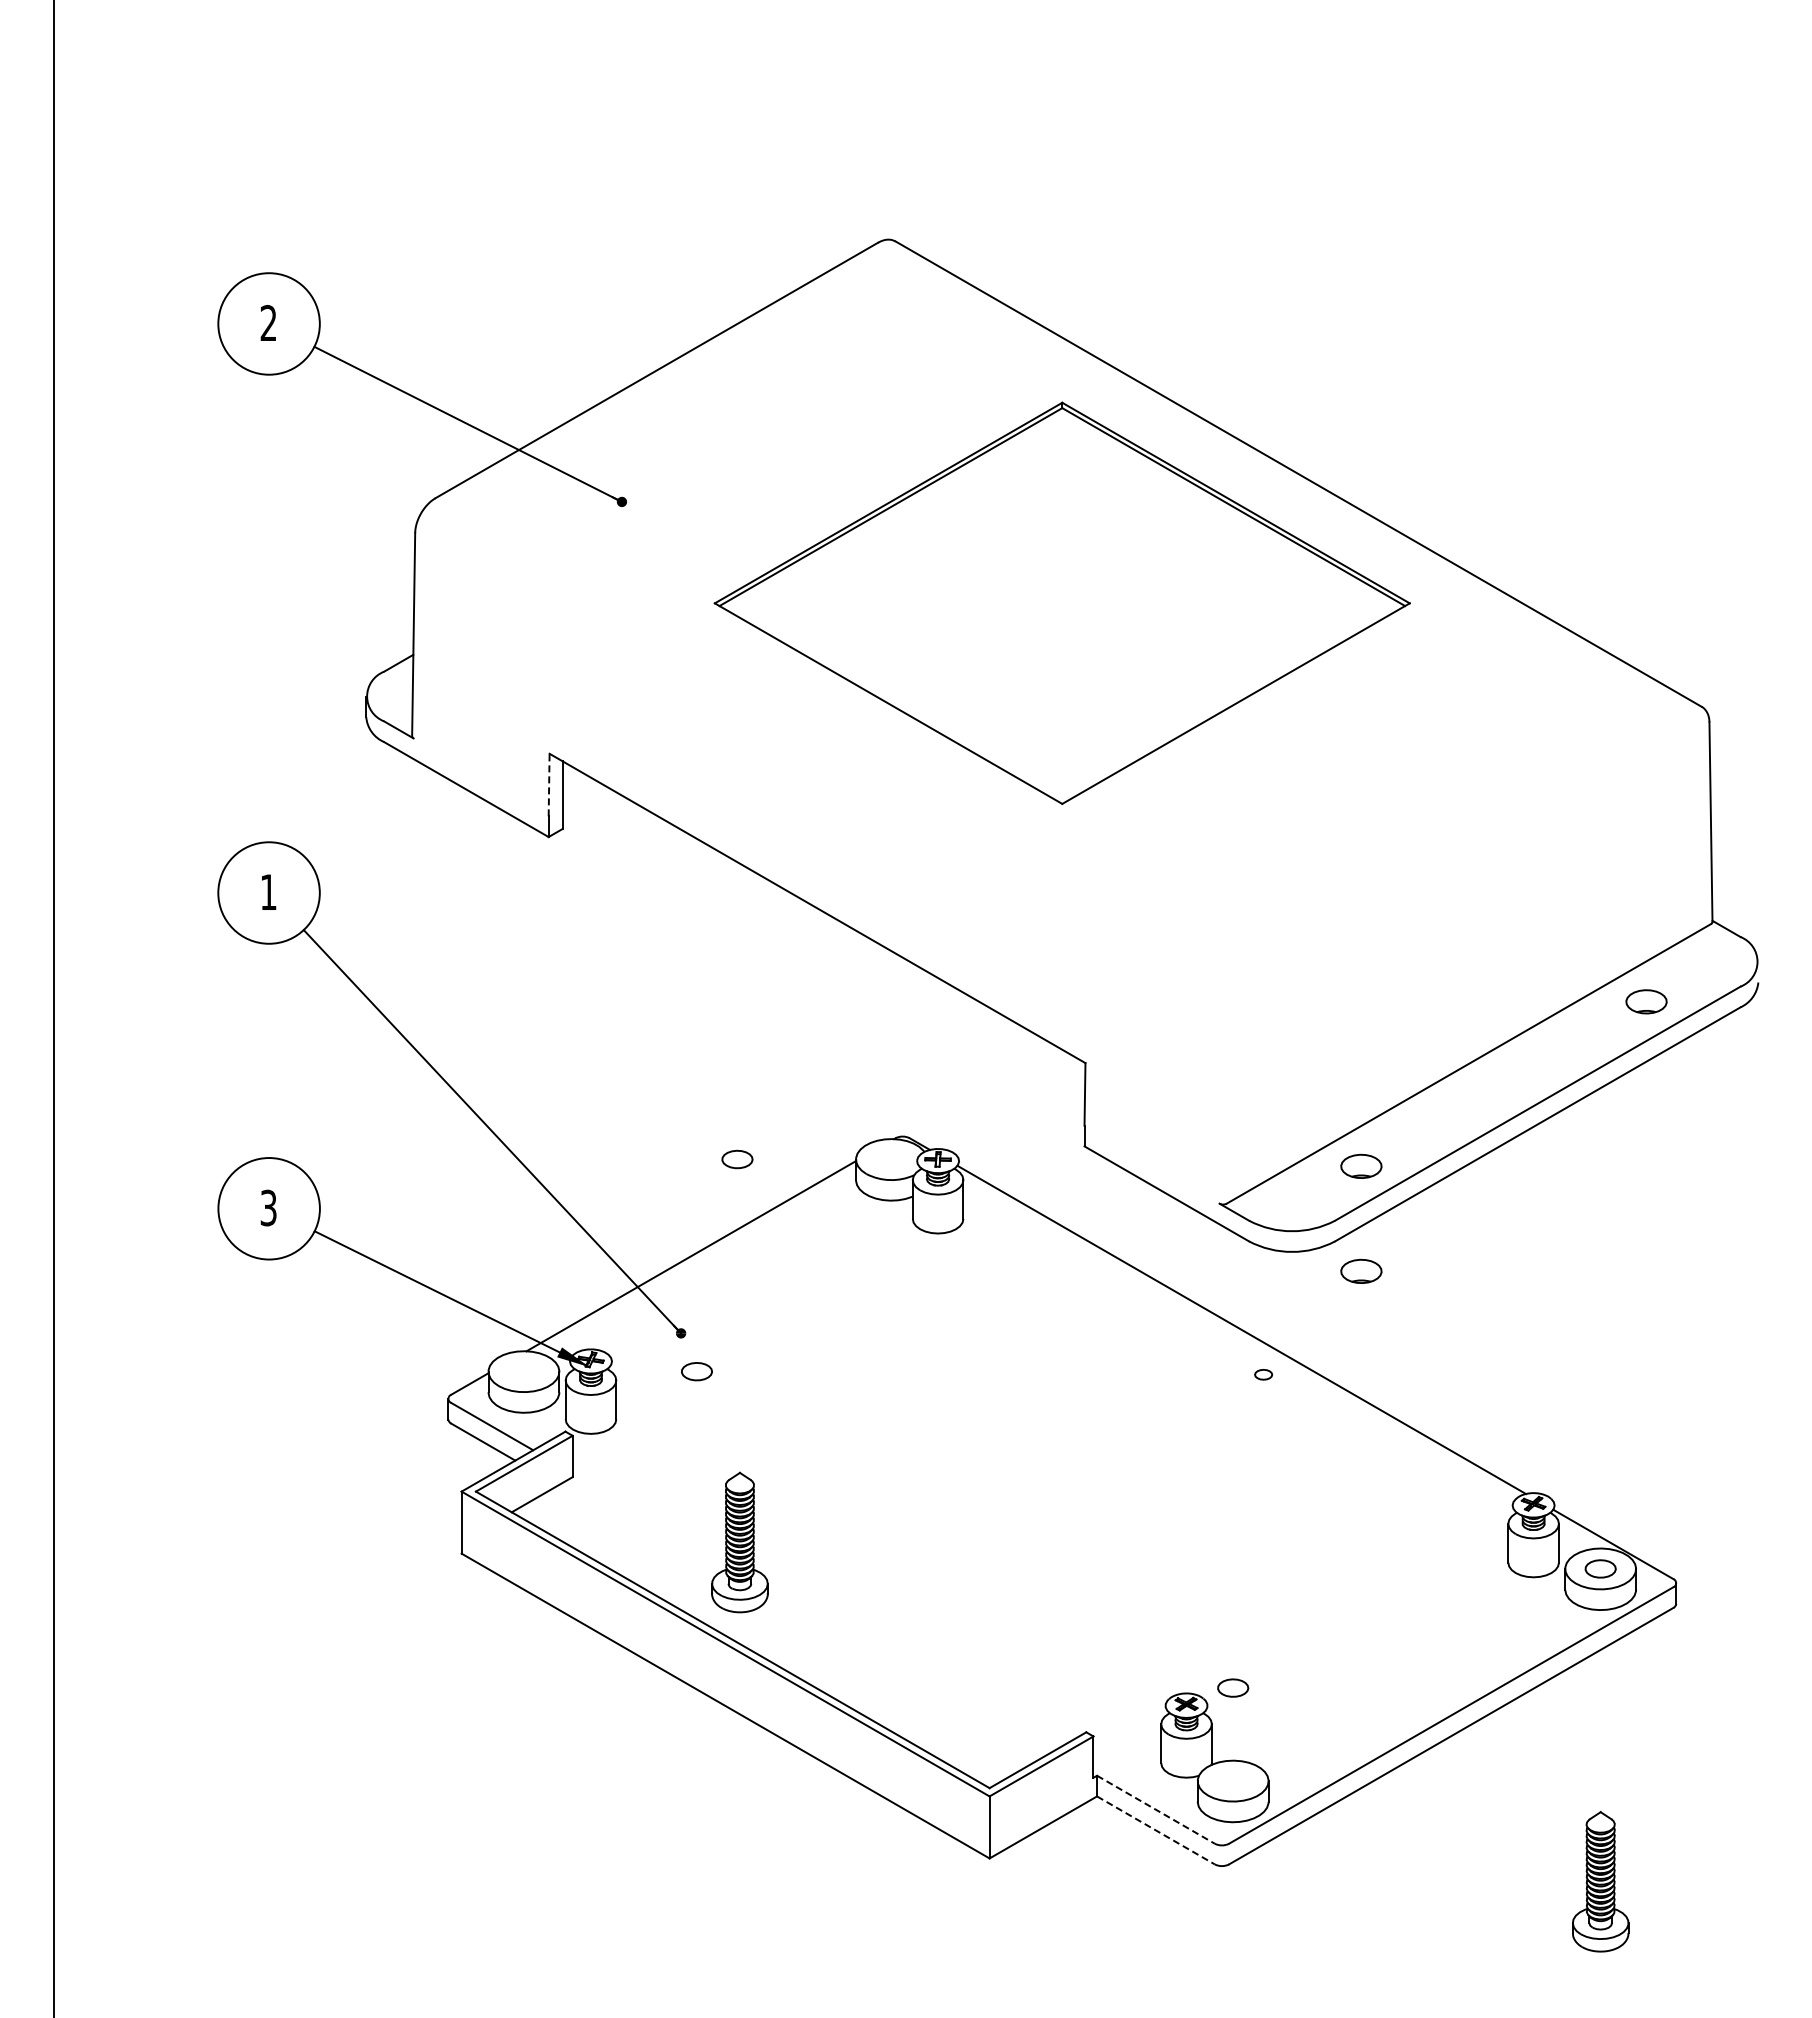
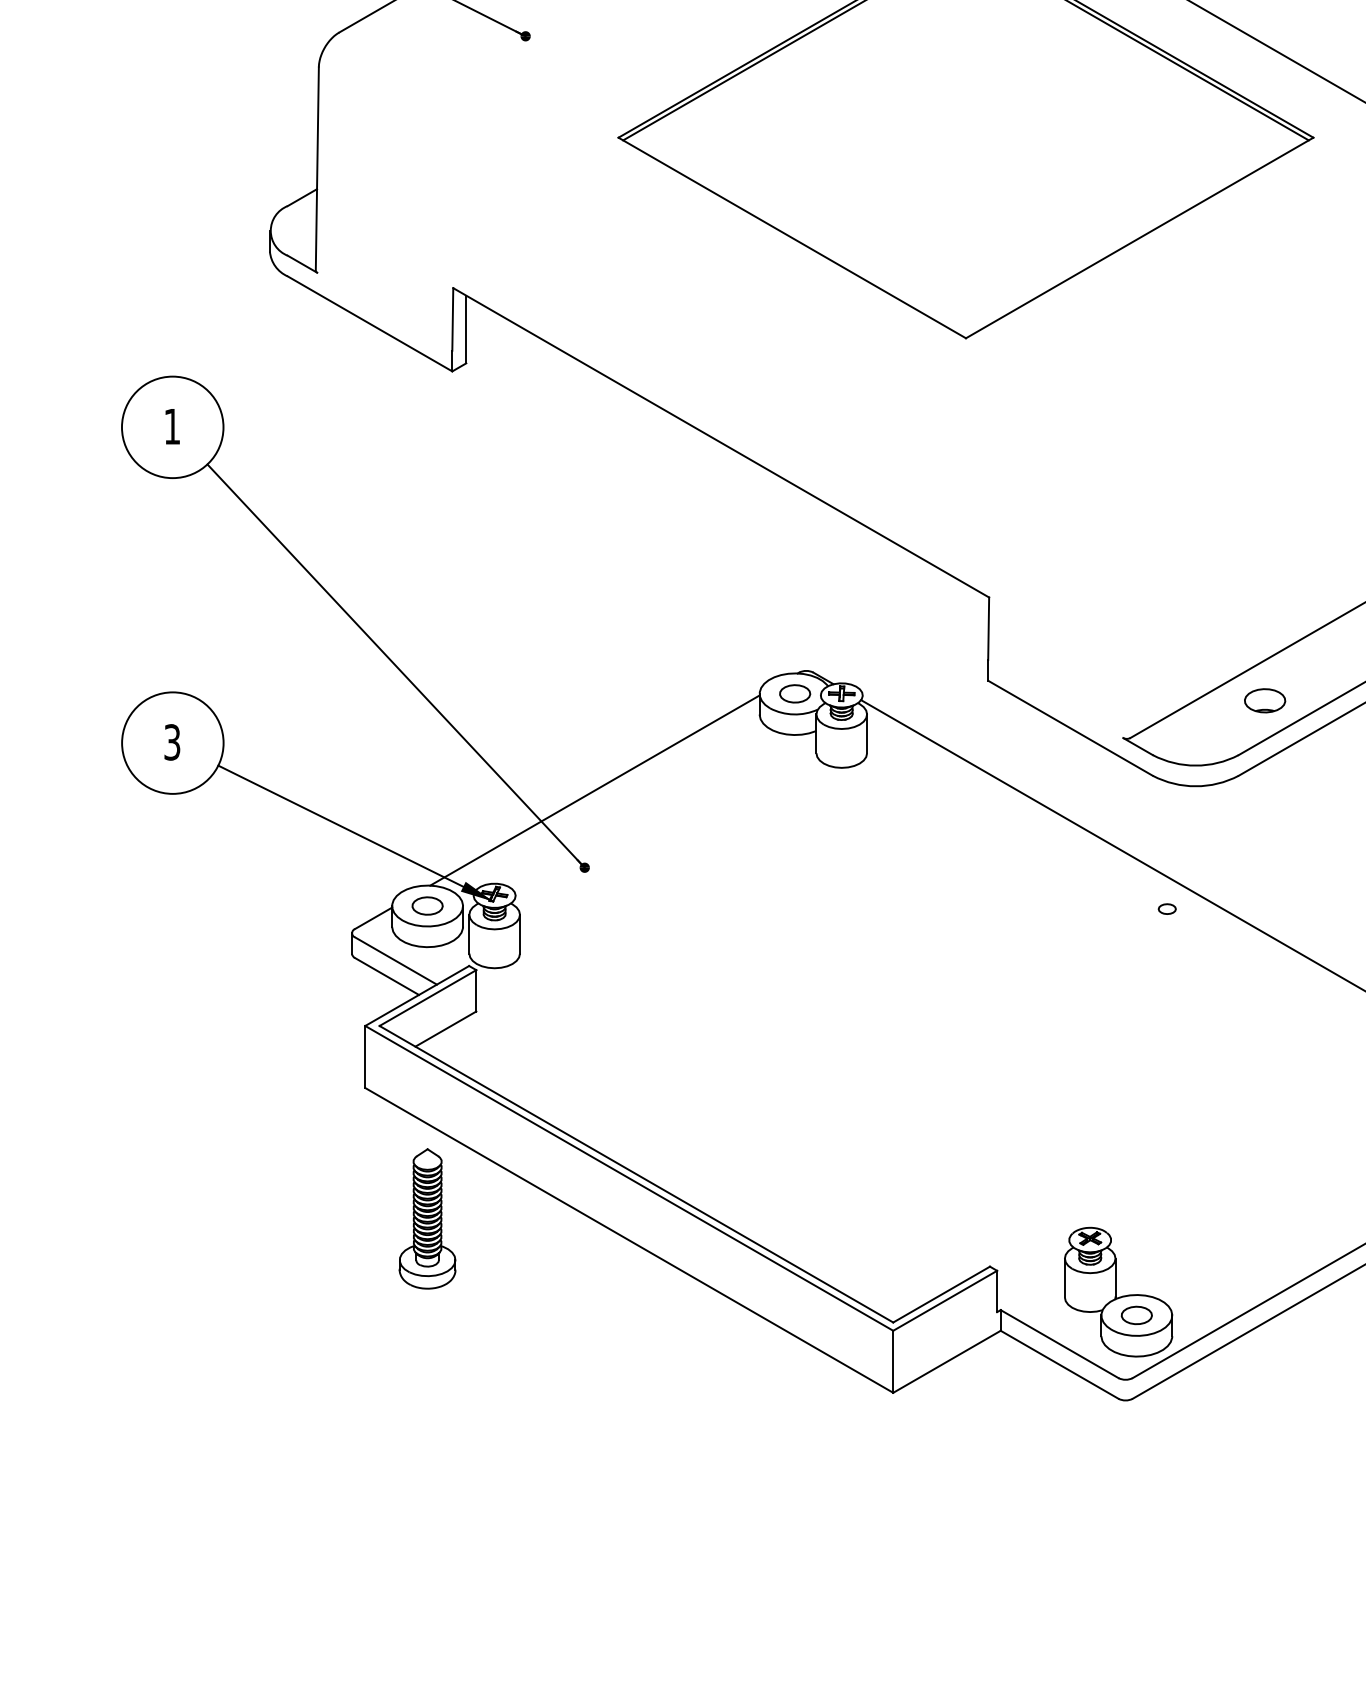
line: (549, 784) -> (453, 318), dashed -> solid
part: (737, 1159) -> (795, 693), moved
part: (1361, 1270) -> (1265, 804), removed
part: (696, 1371) -> (427, 905), moved
part: (739, 1542) -> (427, 1218), moved
part: (1233, 1687) -> (1137, 1314), moved
line: (1155, 1809) -> (1059, 1343), dashed -> solid
line: (1155, 1830) -> (1059, 1364), dashed -> solid

